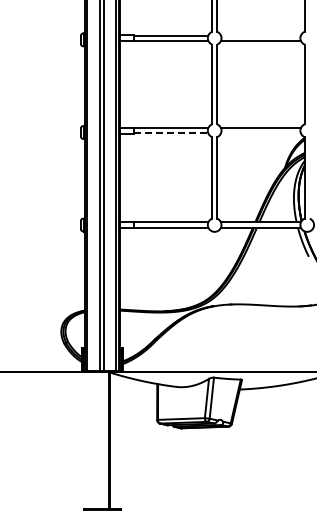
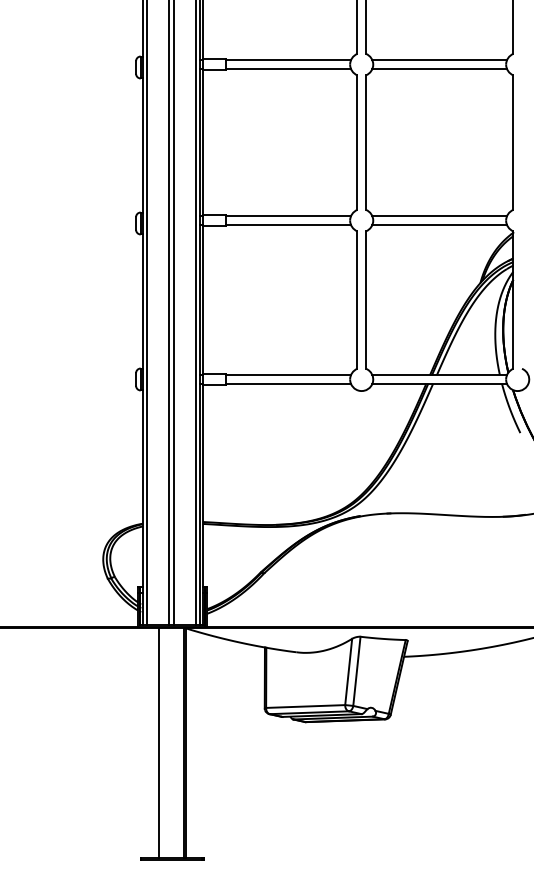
line: (260, 35) -> (438, 60), added
line: (171, 133) -> (288, 225), dashed -> solid
line: (260, 133) -> (438, 225), added
line: (94, 440) -> (159, 742), added

